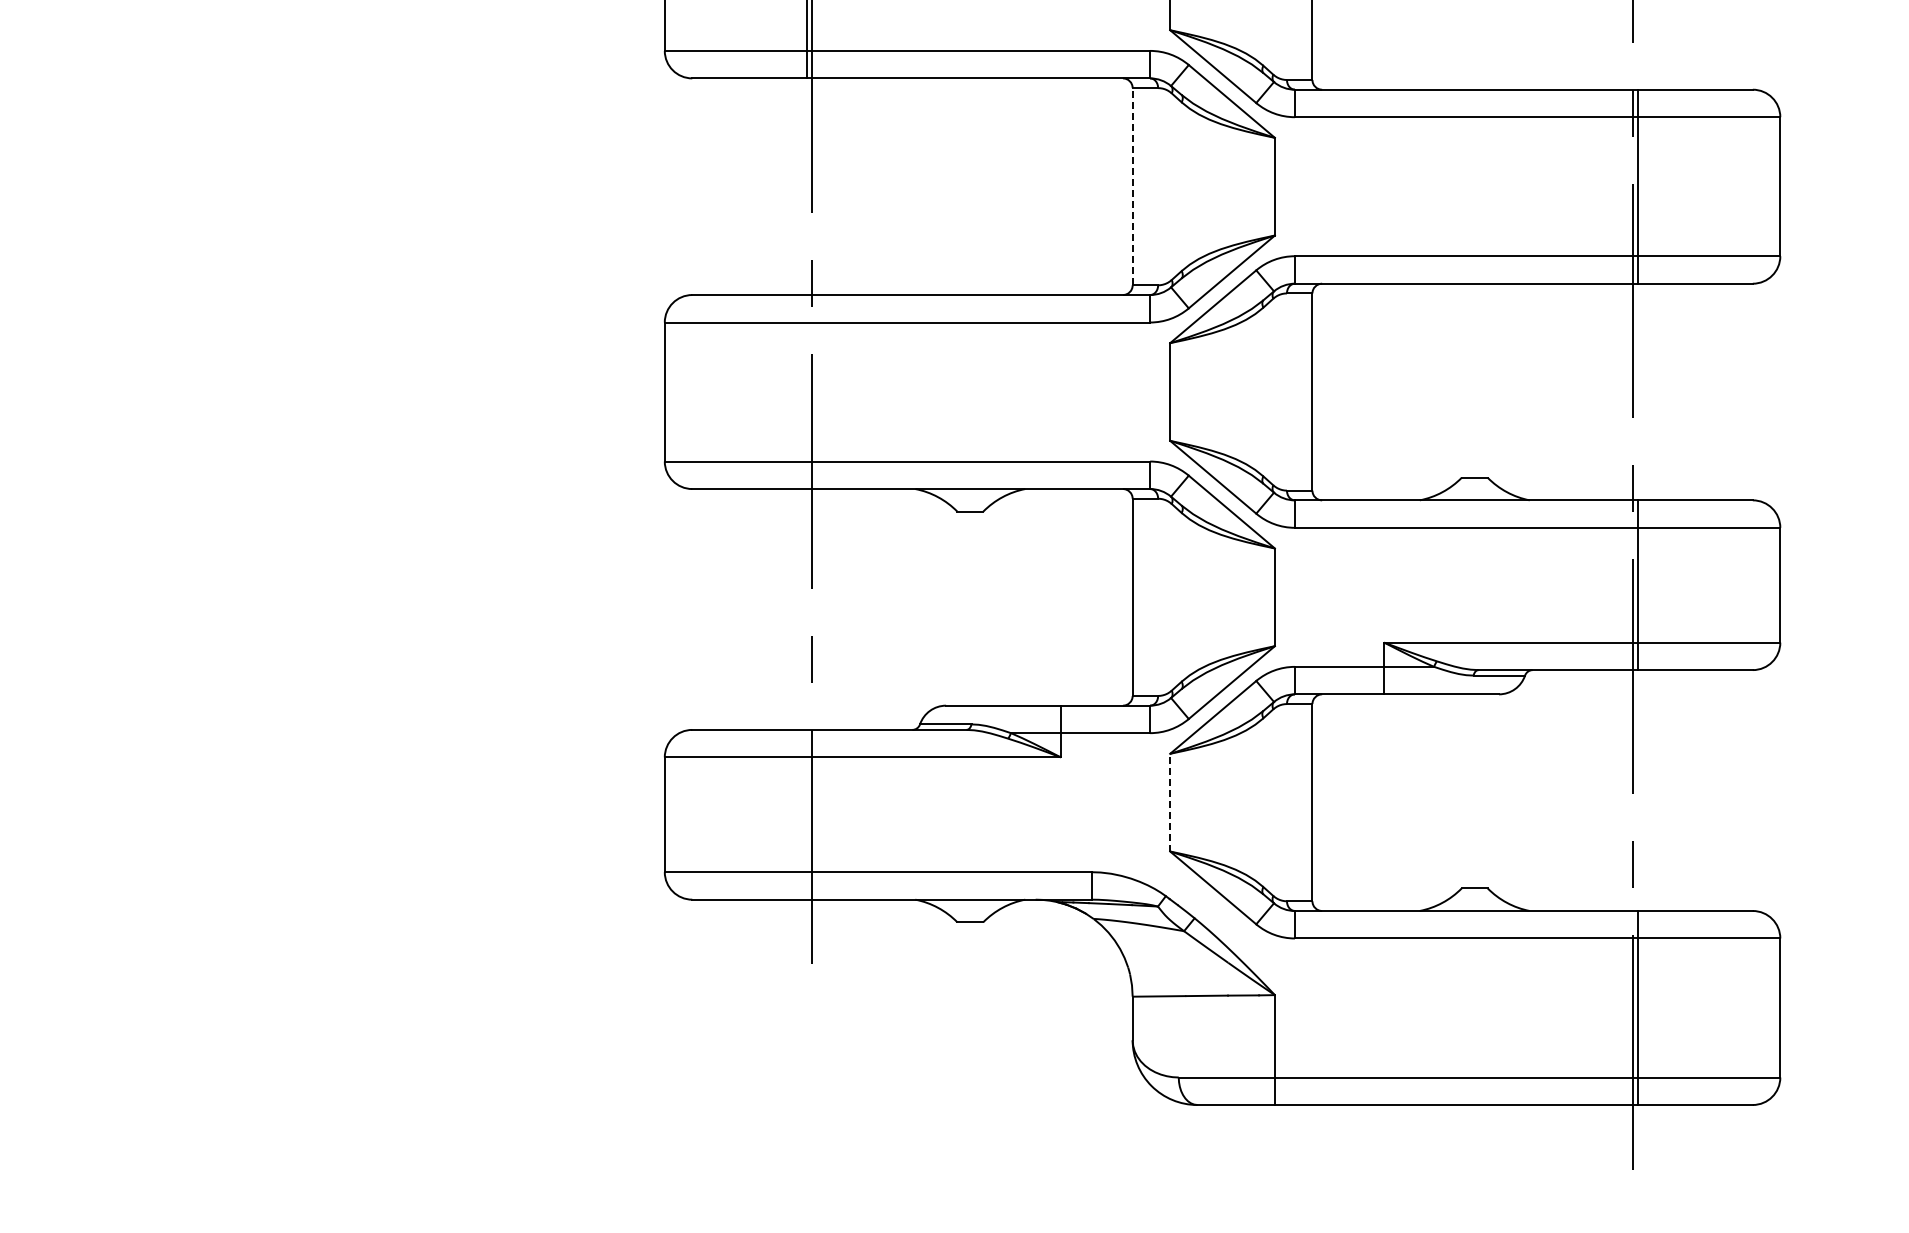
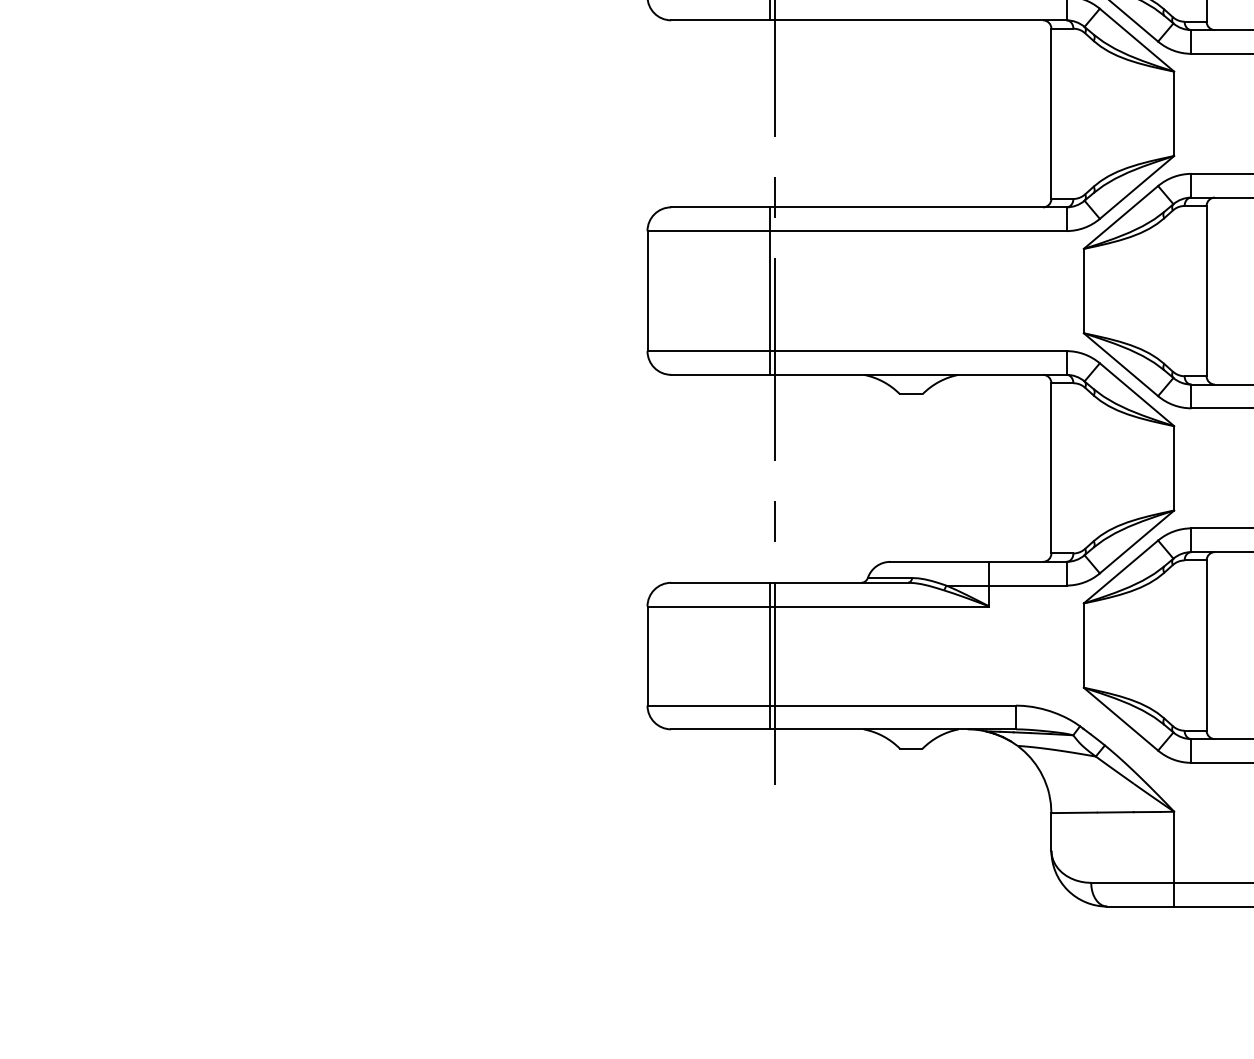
line: (1132, 186) -> (1051, 113), dashed -> solid
line: (807, 392) -> (770, 291), added
line: (1170, 802) -> (1084, 645), dashed -> solid
line: (807, 814) -> (770, 655), added

